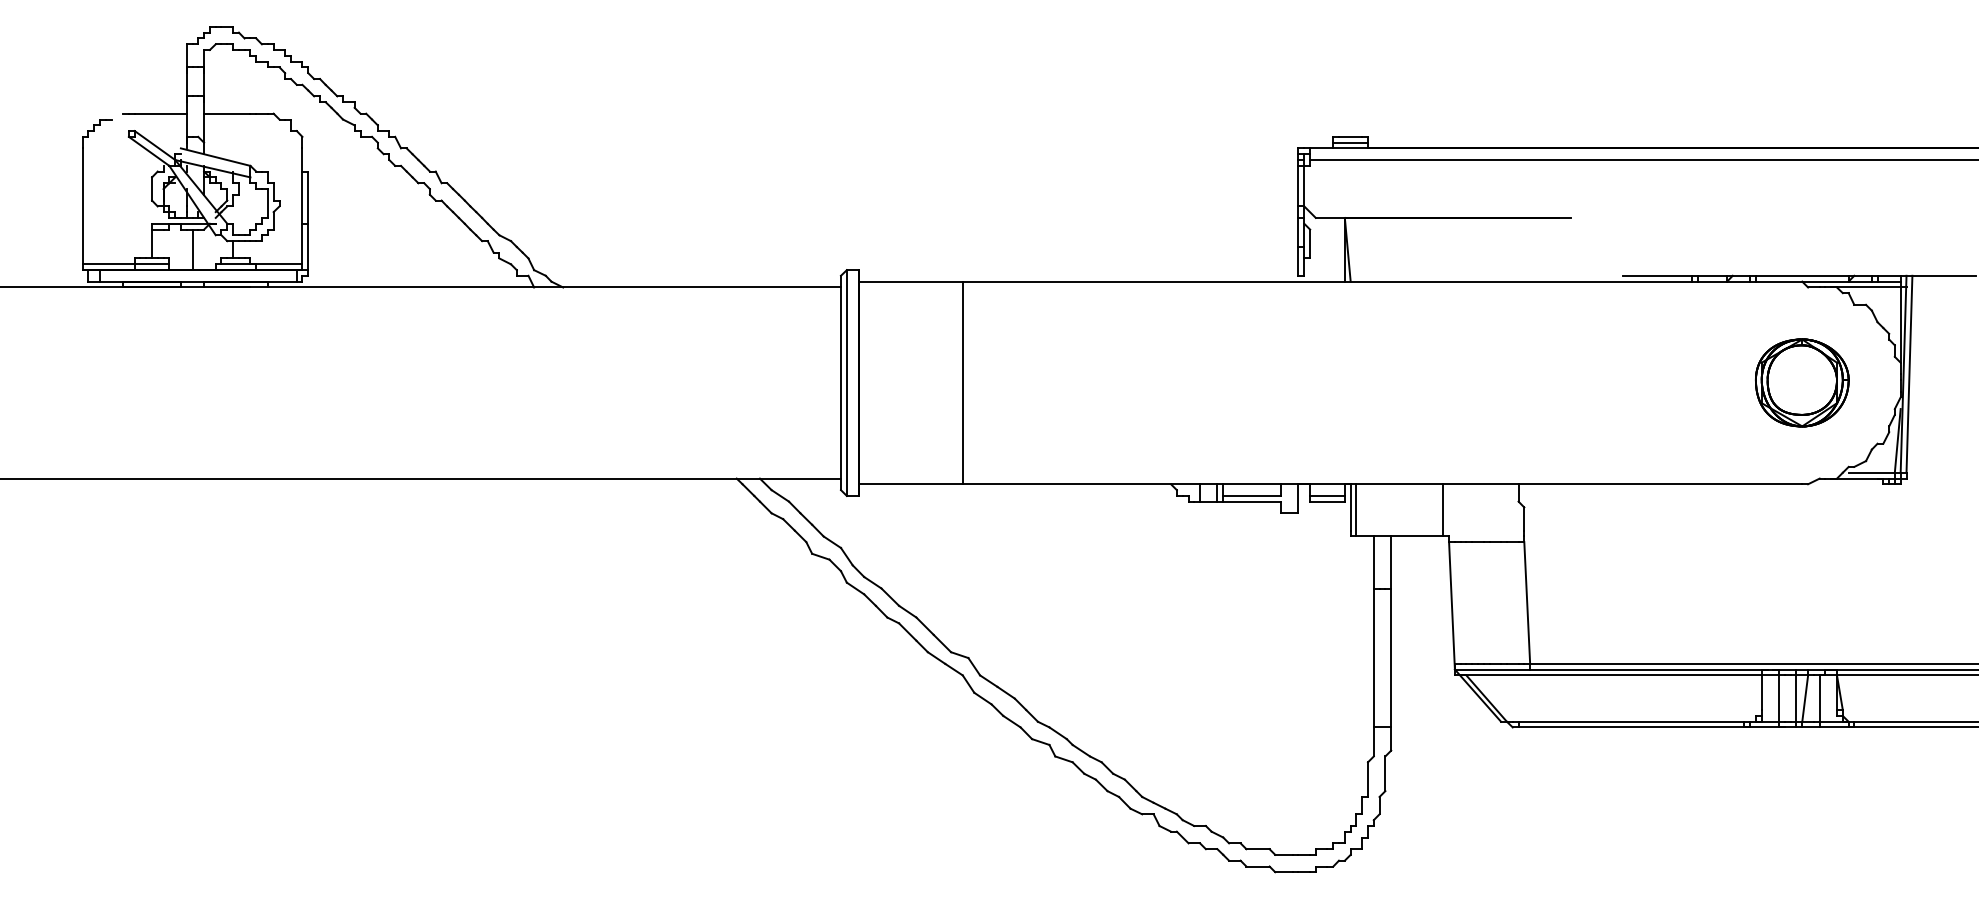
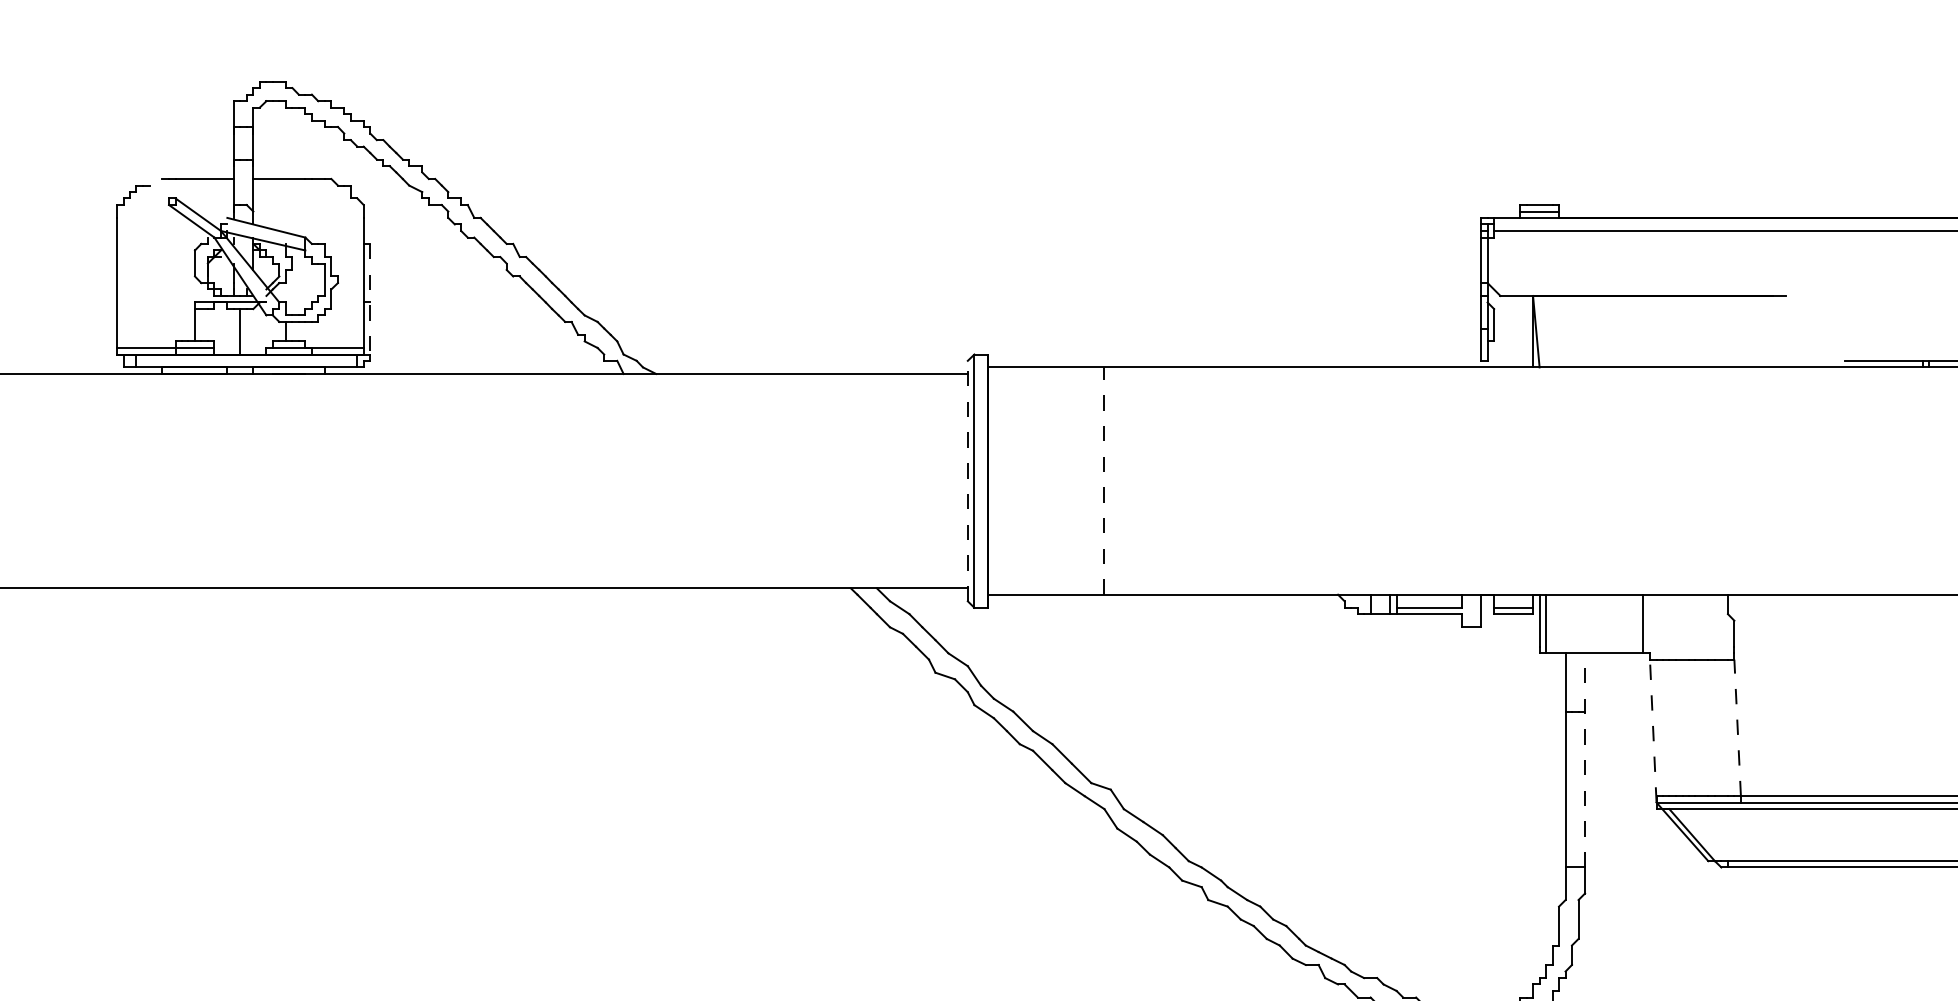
line: (308, 221) -> (370, 299), solid -> dashed
line: (840, 382) -> (967, 480), solid -> dashed
line: (962, 382) -> (1104, 480), solid -> dashed
line: (1527, 603) -> (1737, 728), solid -> dashed
line: (1451, 605) -> (1652, 730), solid -> dashed
line: (1391, 631) -> (1585, 759), solid -> dashed

